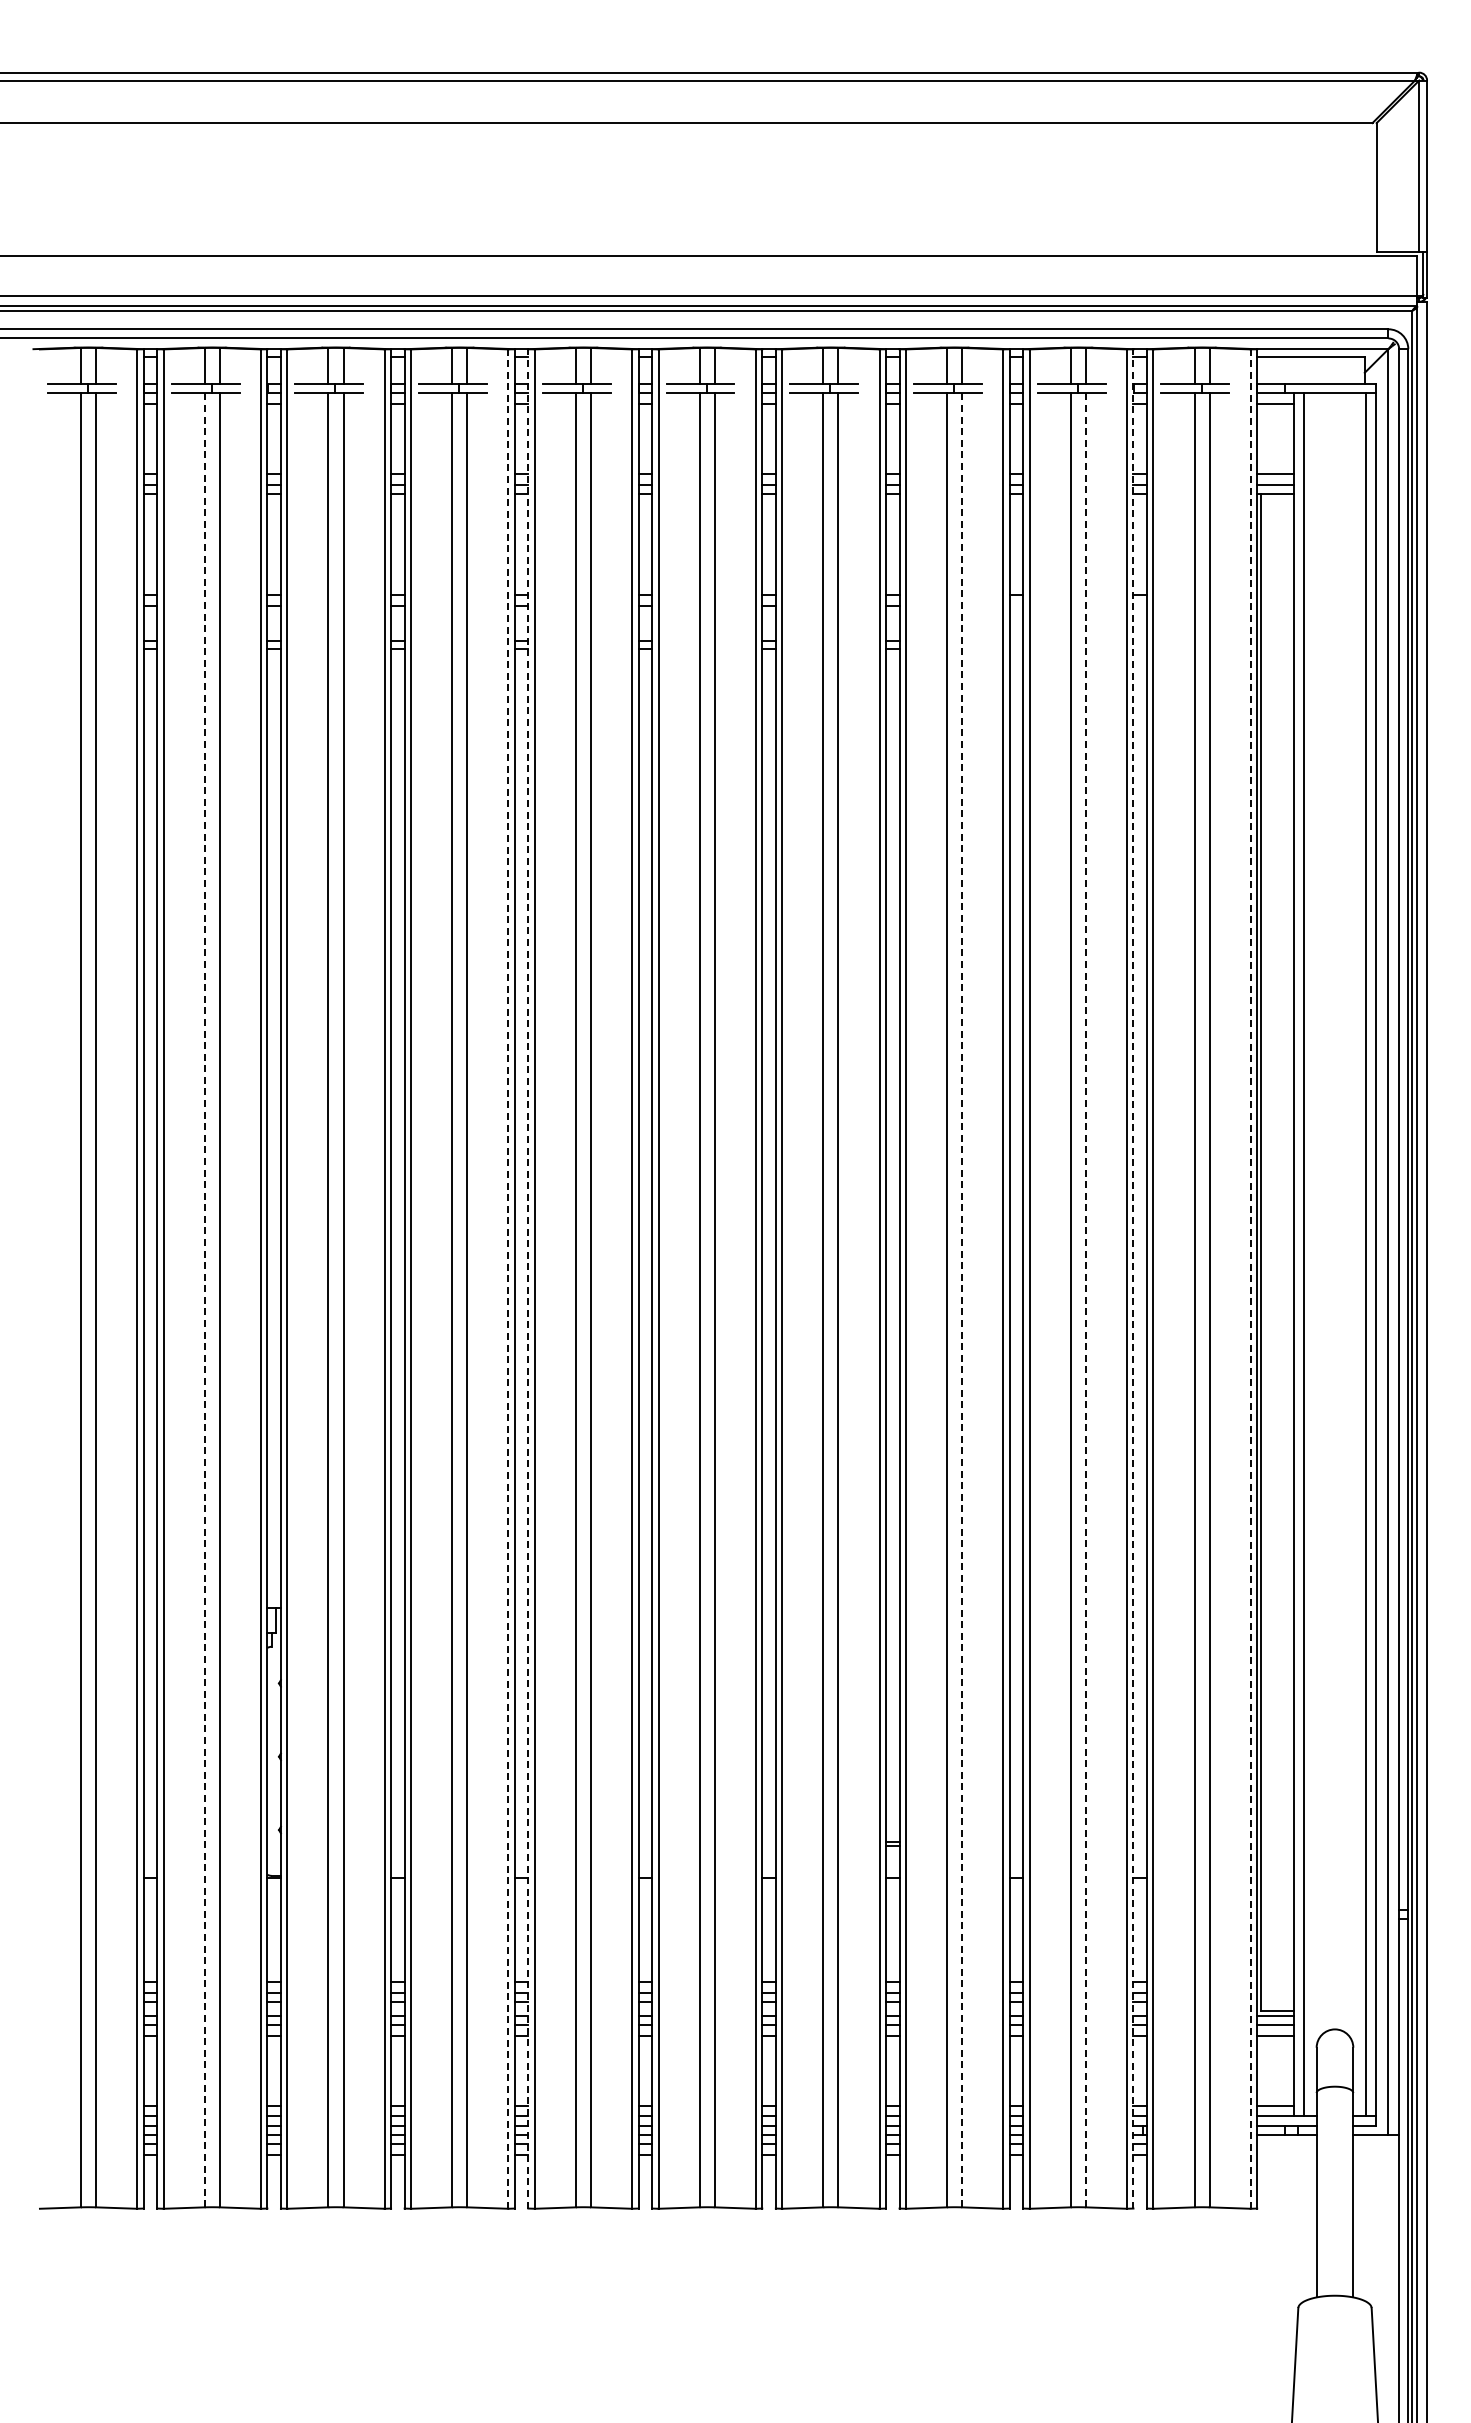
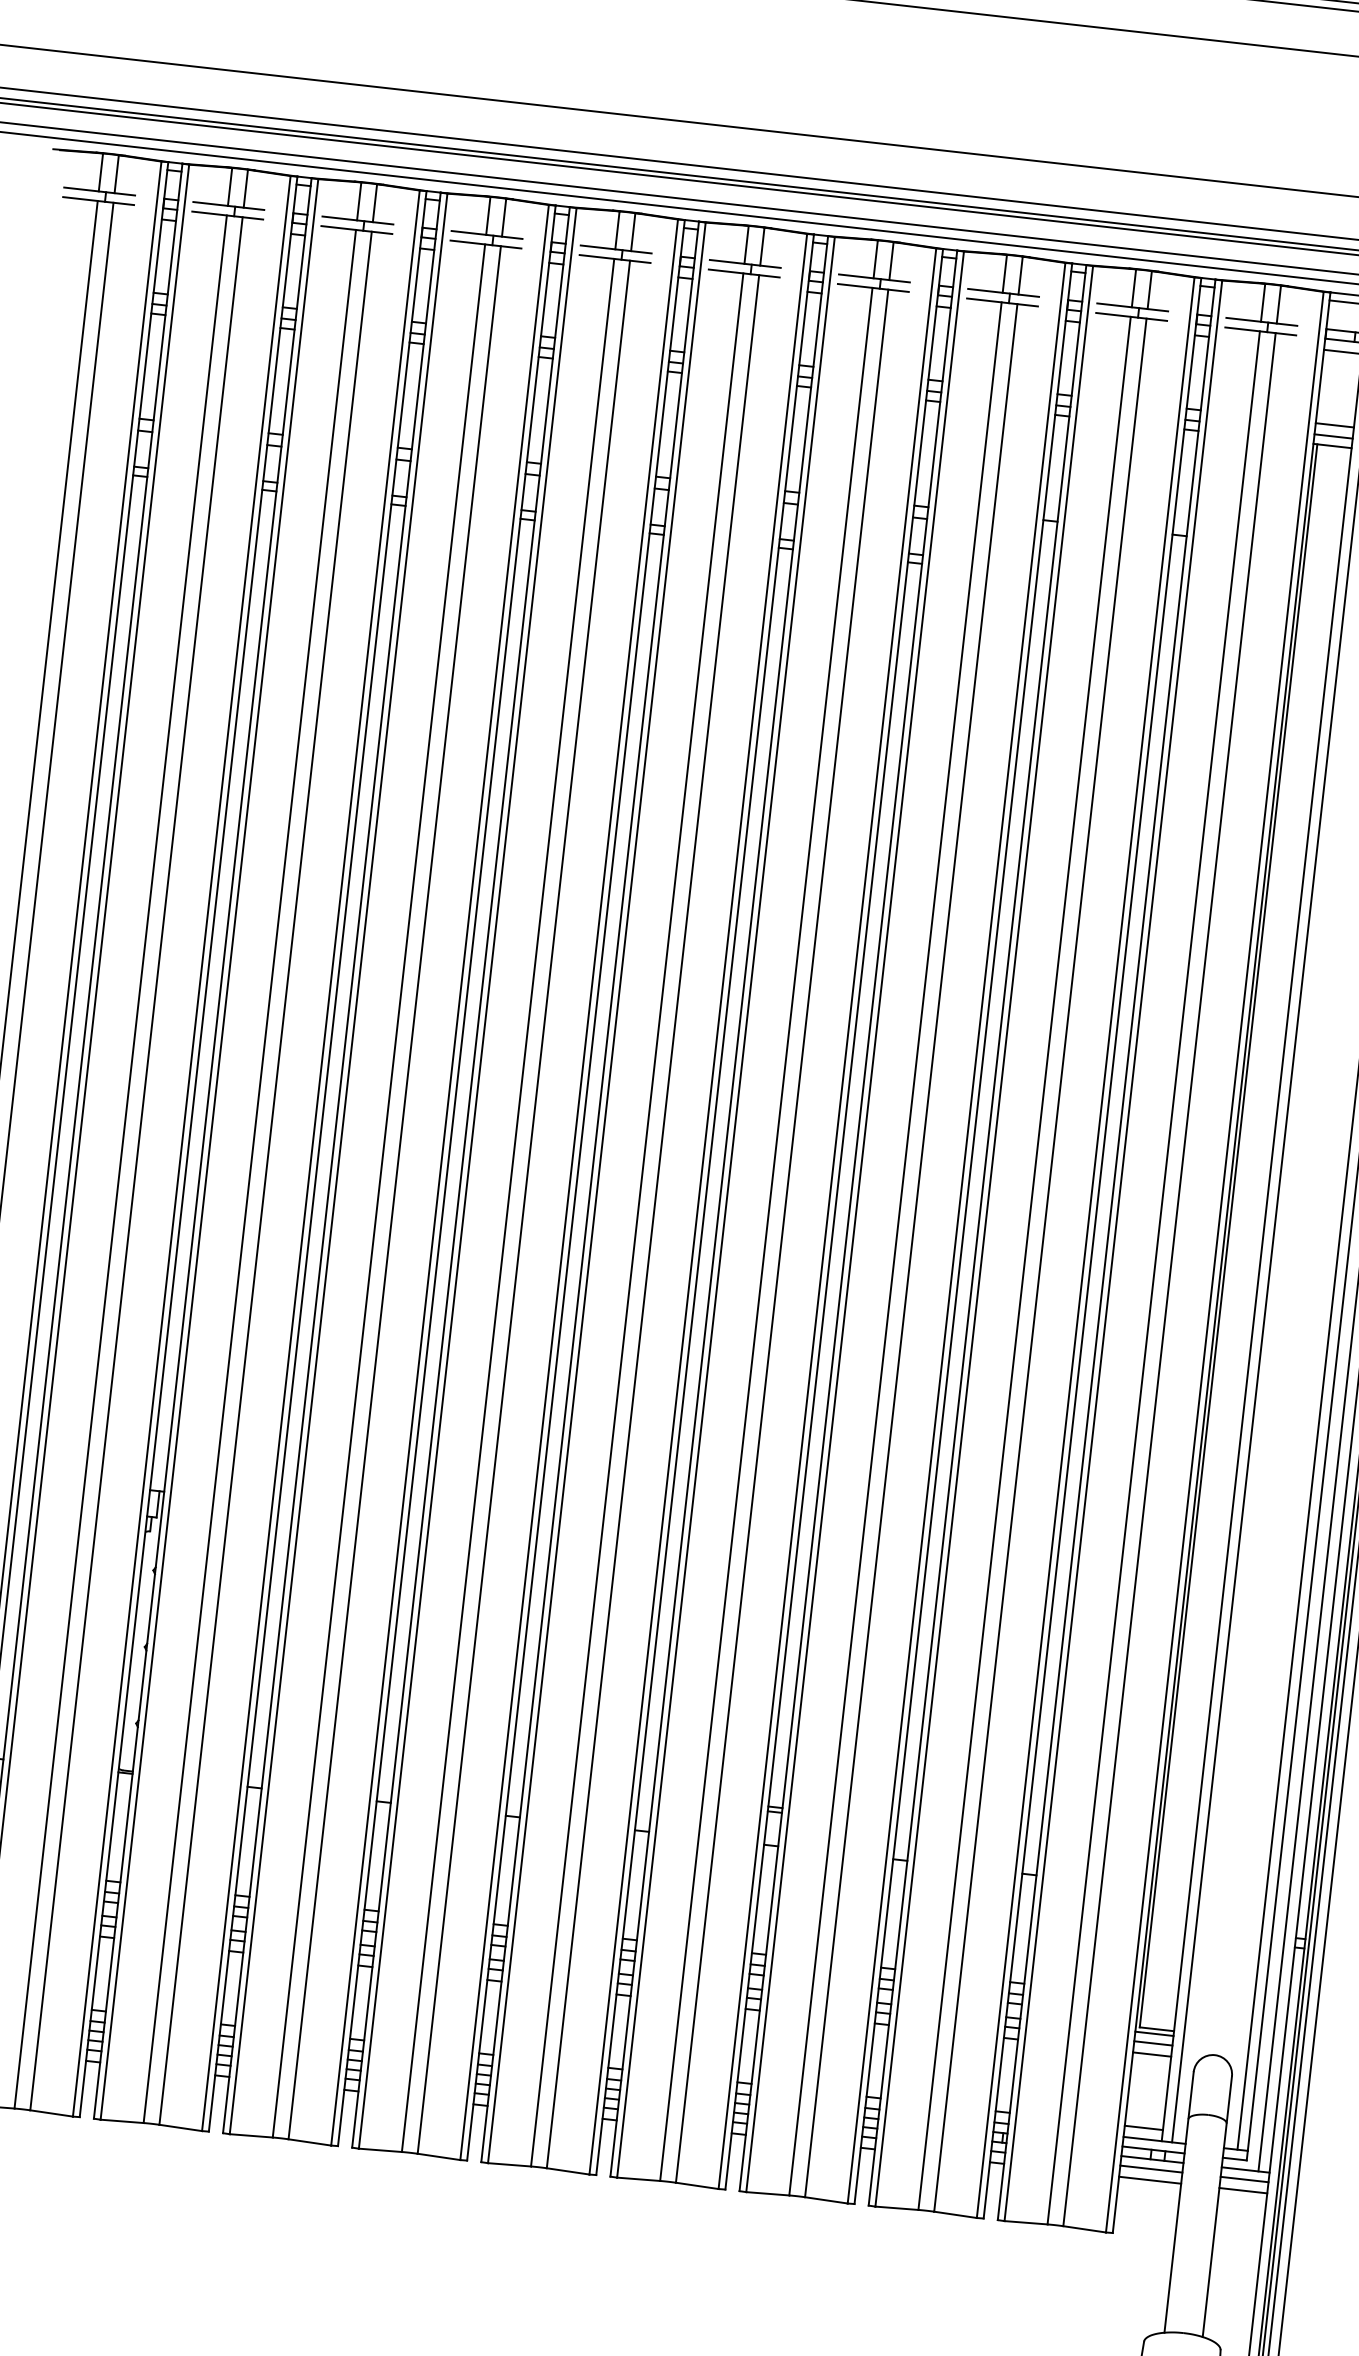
line: (528, 1278) -> (461, 1177), dashed -> solid
line: (1133, 1278) -> (1092, 1247), dashed -> solid
line: (508, 1279) -> (440, 1175), dashed -> solid
line: (1250, 1279) -> (1214, 1262), dashed -> solid
line: (204, 1300) -> (120, 1162), dashed -> solid
line: (962, 1300) -> (911, 1250), dashed -> solid
line: (1085, 1300) -> (1039, 1265), dashed -> solid
line: (1286, 2143) -> (1151, 2168), added
line: (1376, 2143) -> (1244, 2179), added
line: (1286, 2154) -> (1149, 2180), added
line: (1376, 2154) -> (1243, 2190), added

